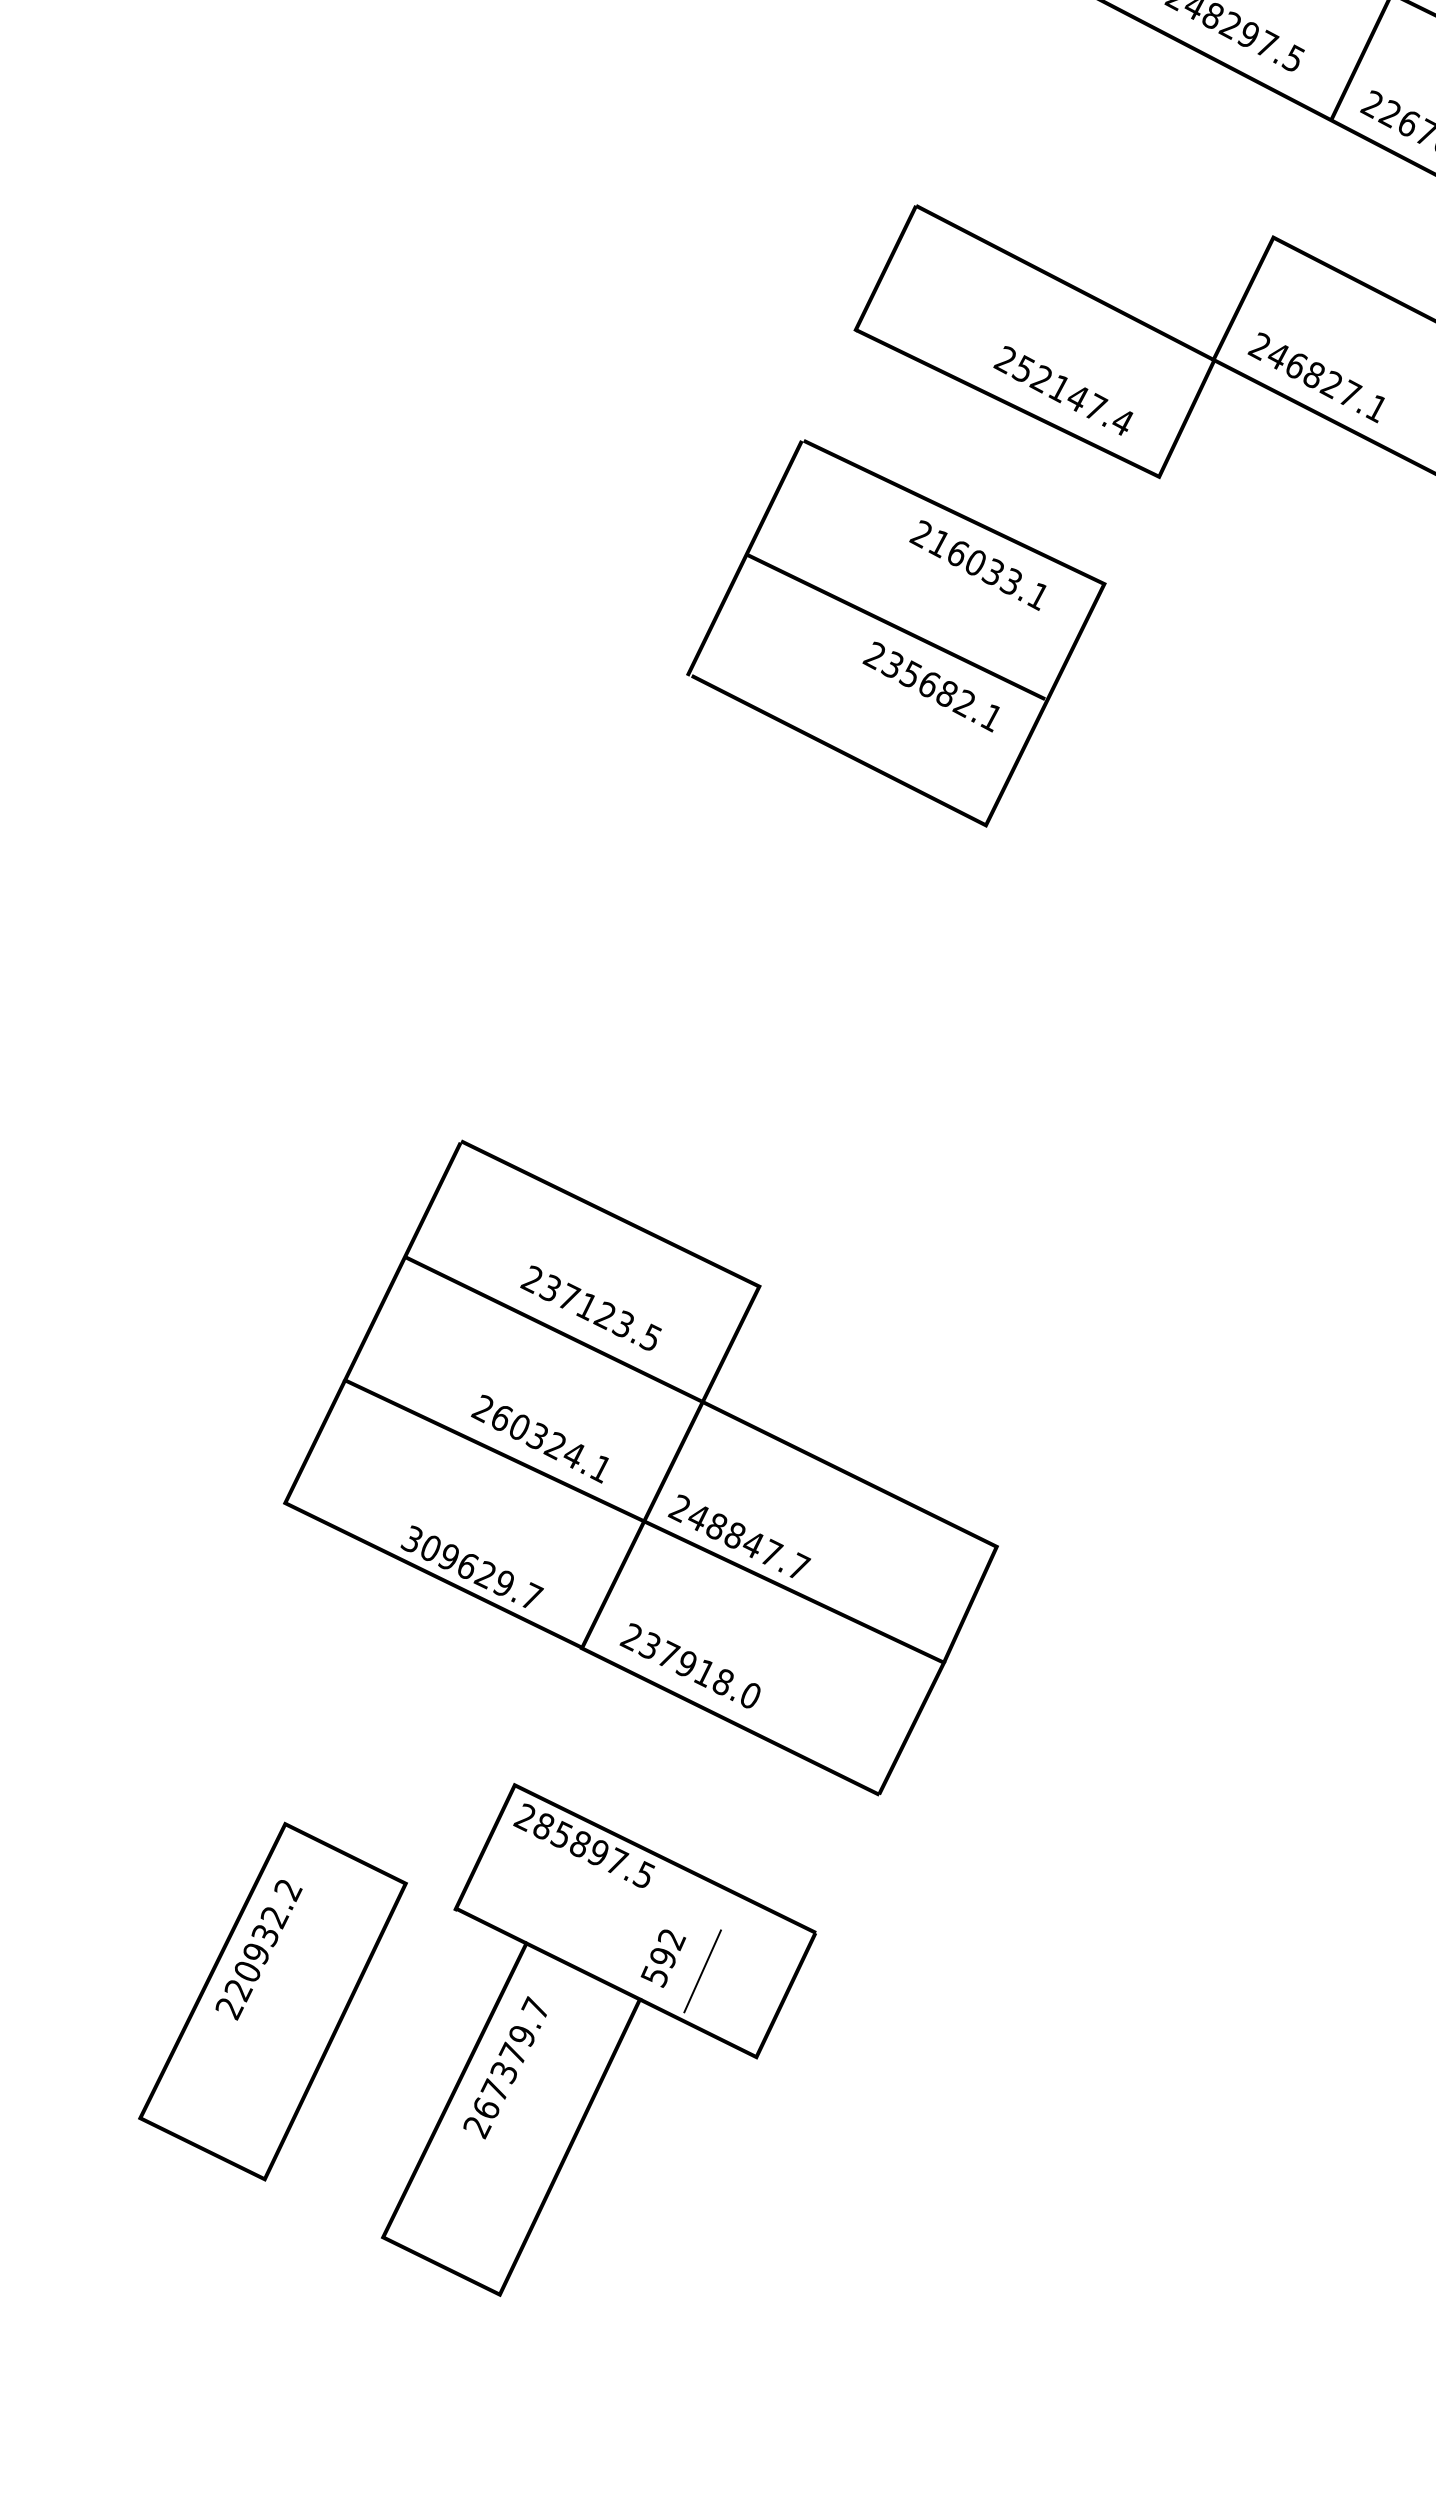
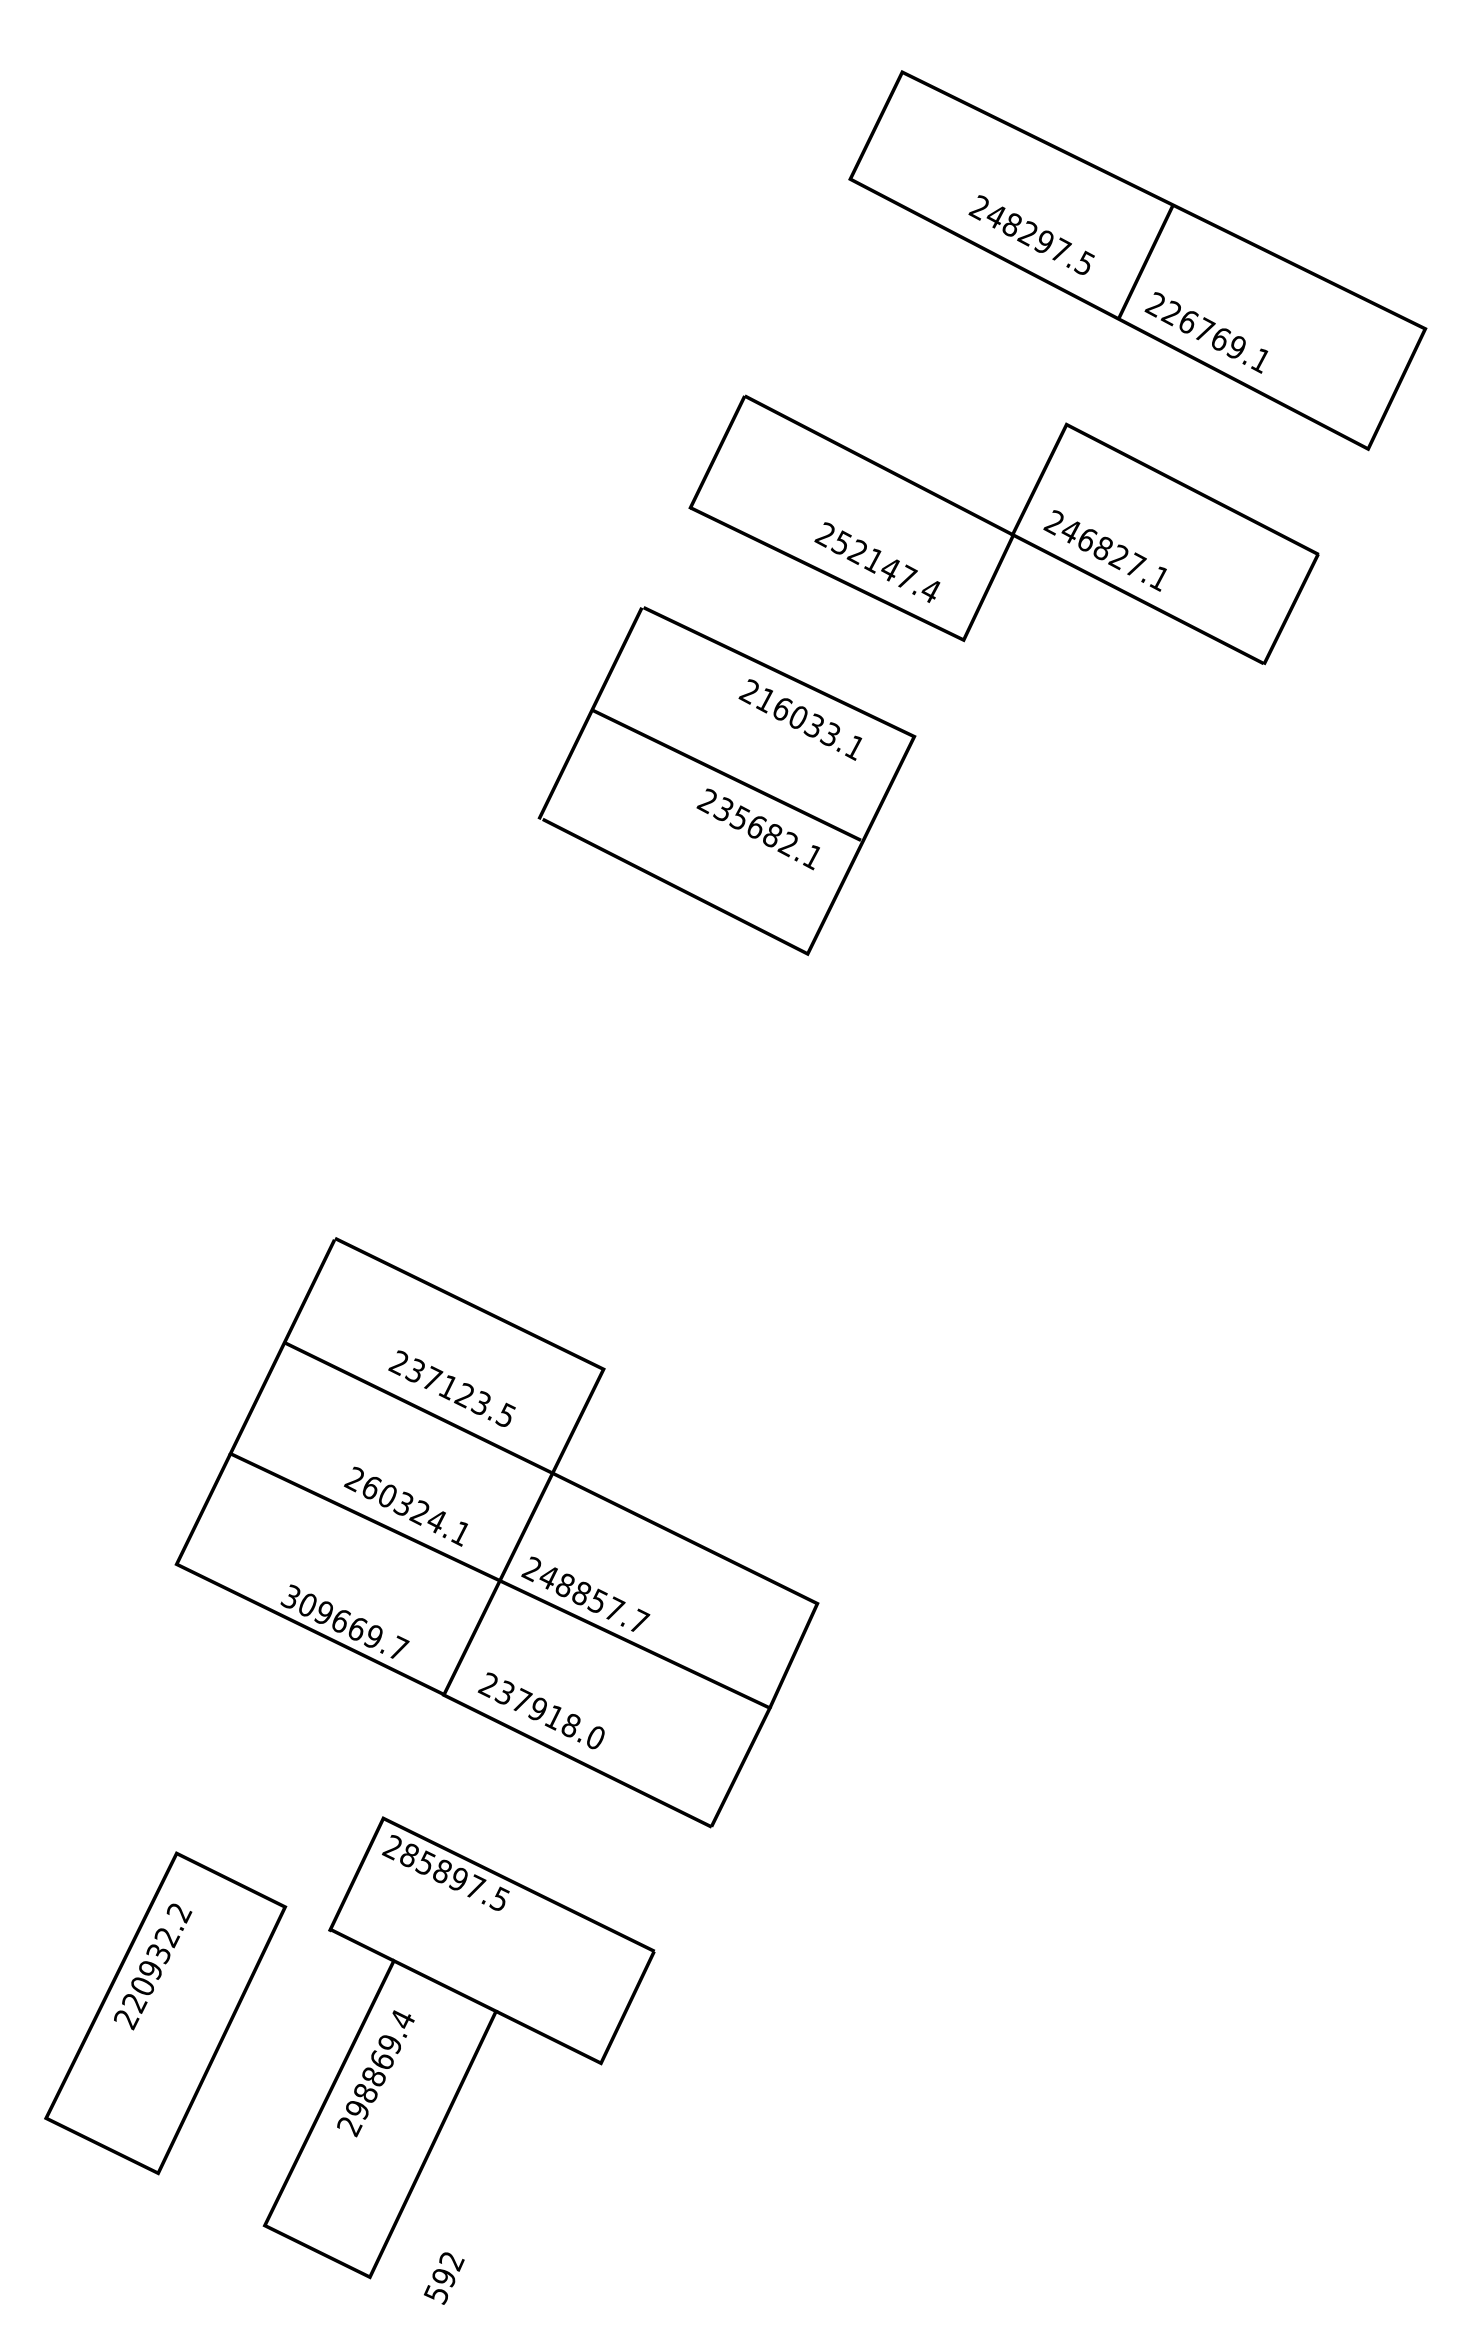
text: (752, 1543) -> (597, 1600), 248847.7 -> 248857.7
text: (484, 1574) -> (356, 1628), 309629.7 -> 309669.7
text: (662, 1958) -> (443, 2278), moved
line: (702, 1970) -> (552, 1985), removed
text: (511, 2057) -> (380, 2063), 267379.7 -> 298869.4

